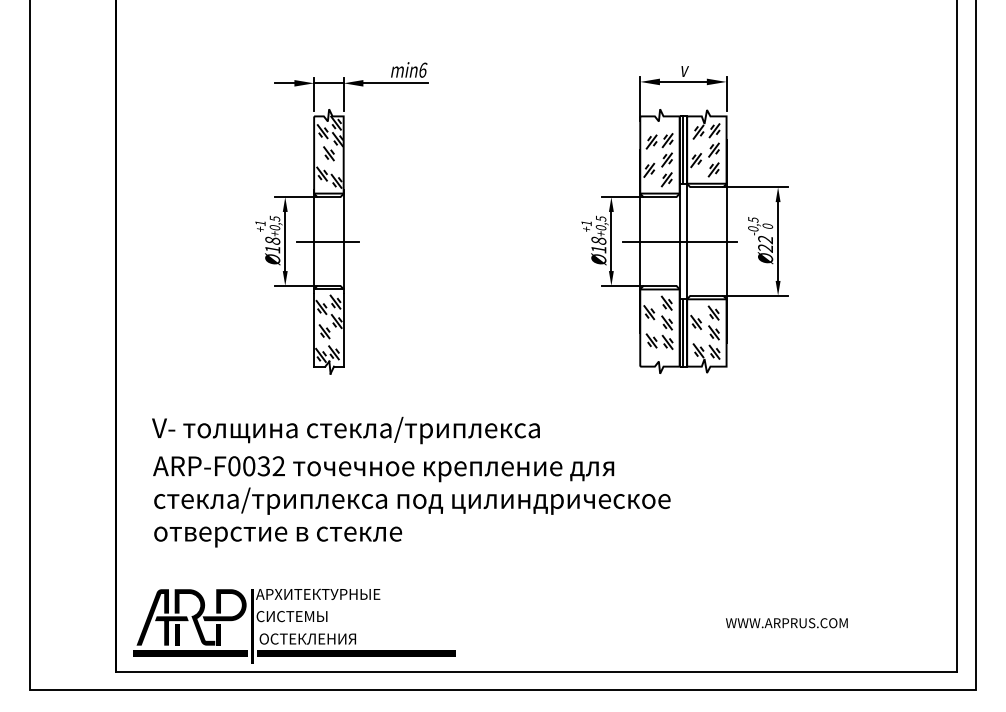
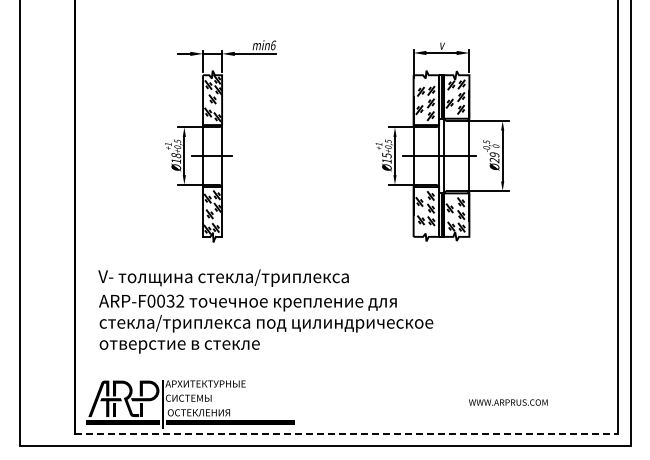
text: (765, 239) -> (494, 154), Ø22 -> Ø29
text: (598, 240) -> (386, 155), Ø18 -> Ø15
line: (536, 672) -> (346, 434), solid -> dashed

